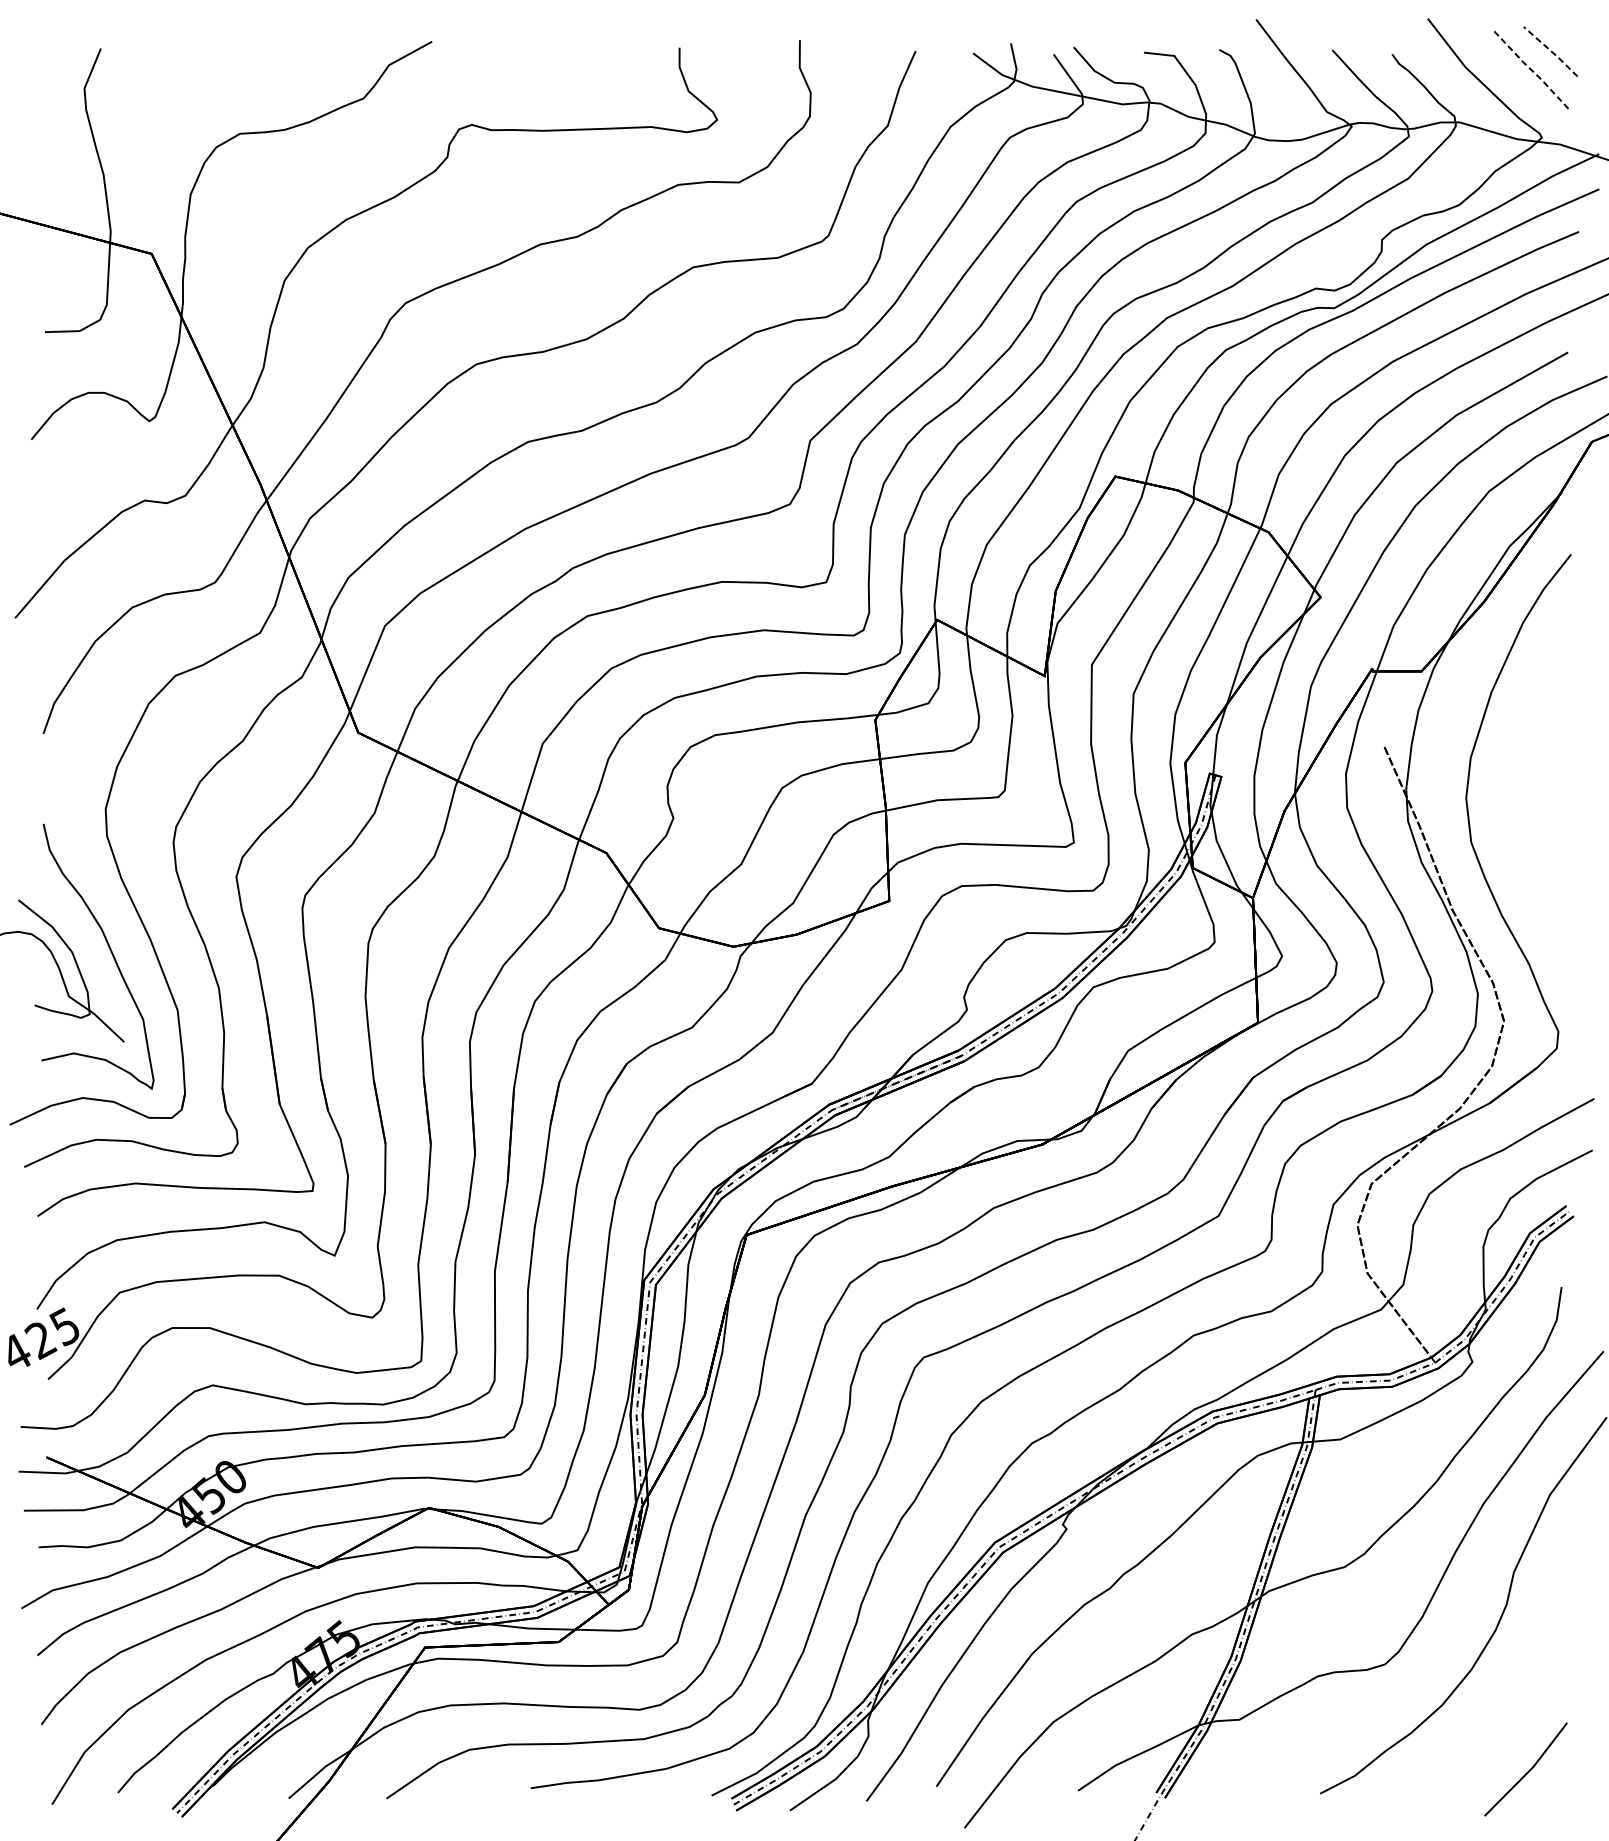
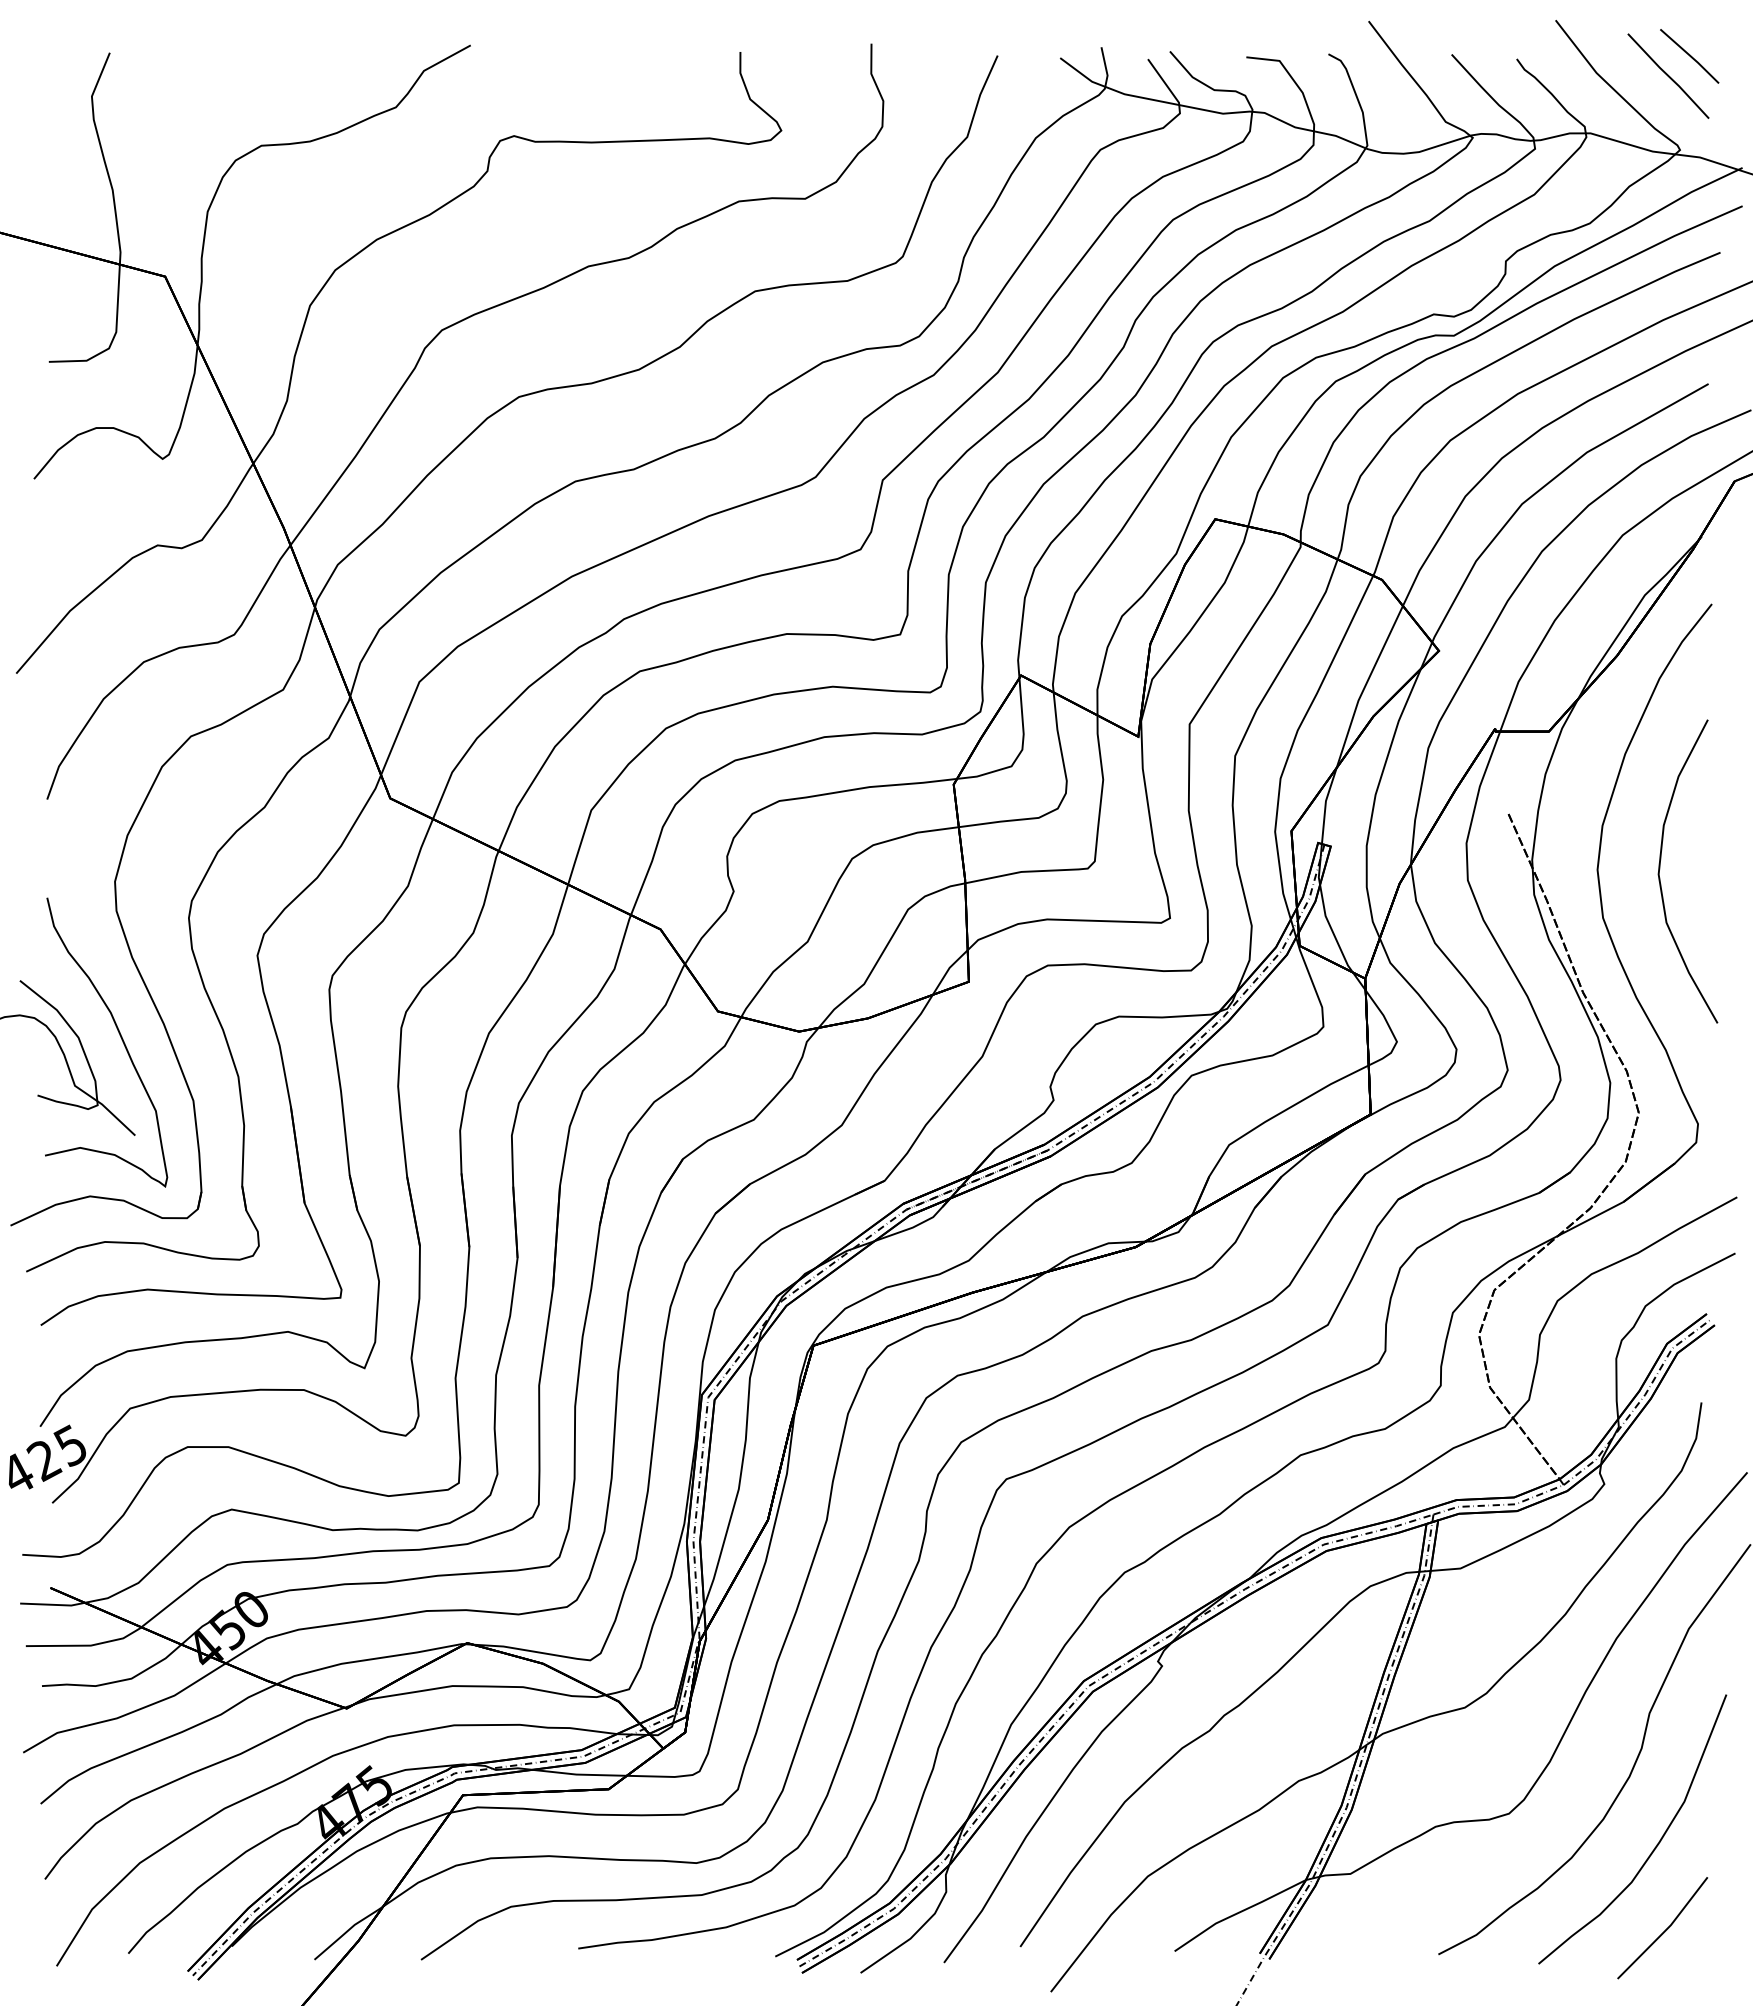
line: (1551, 51) -> (1690, 56), dashed -> solid
line: (1531, 69) -> (1668, 75), dashed -> solid
curve: (1523, 797) -> (1660, 869), added
curve: (1520, 1692) -> (1656, 1844), added

